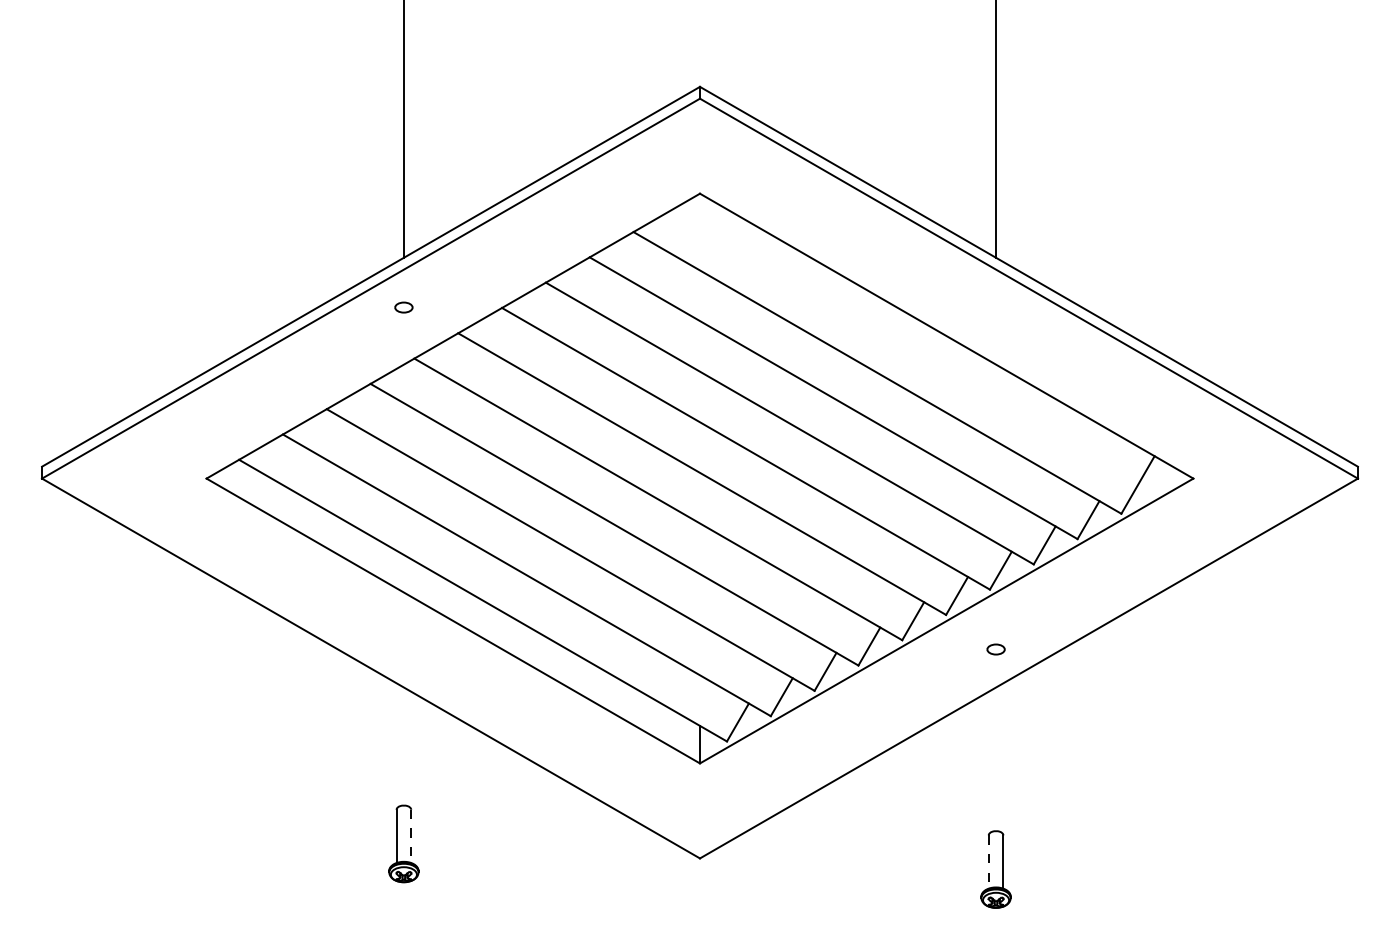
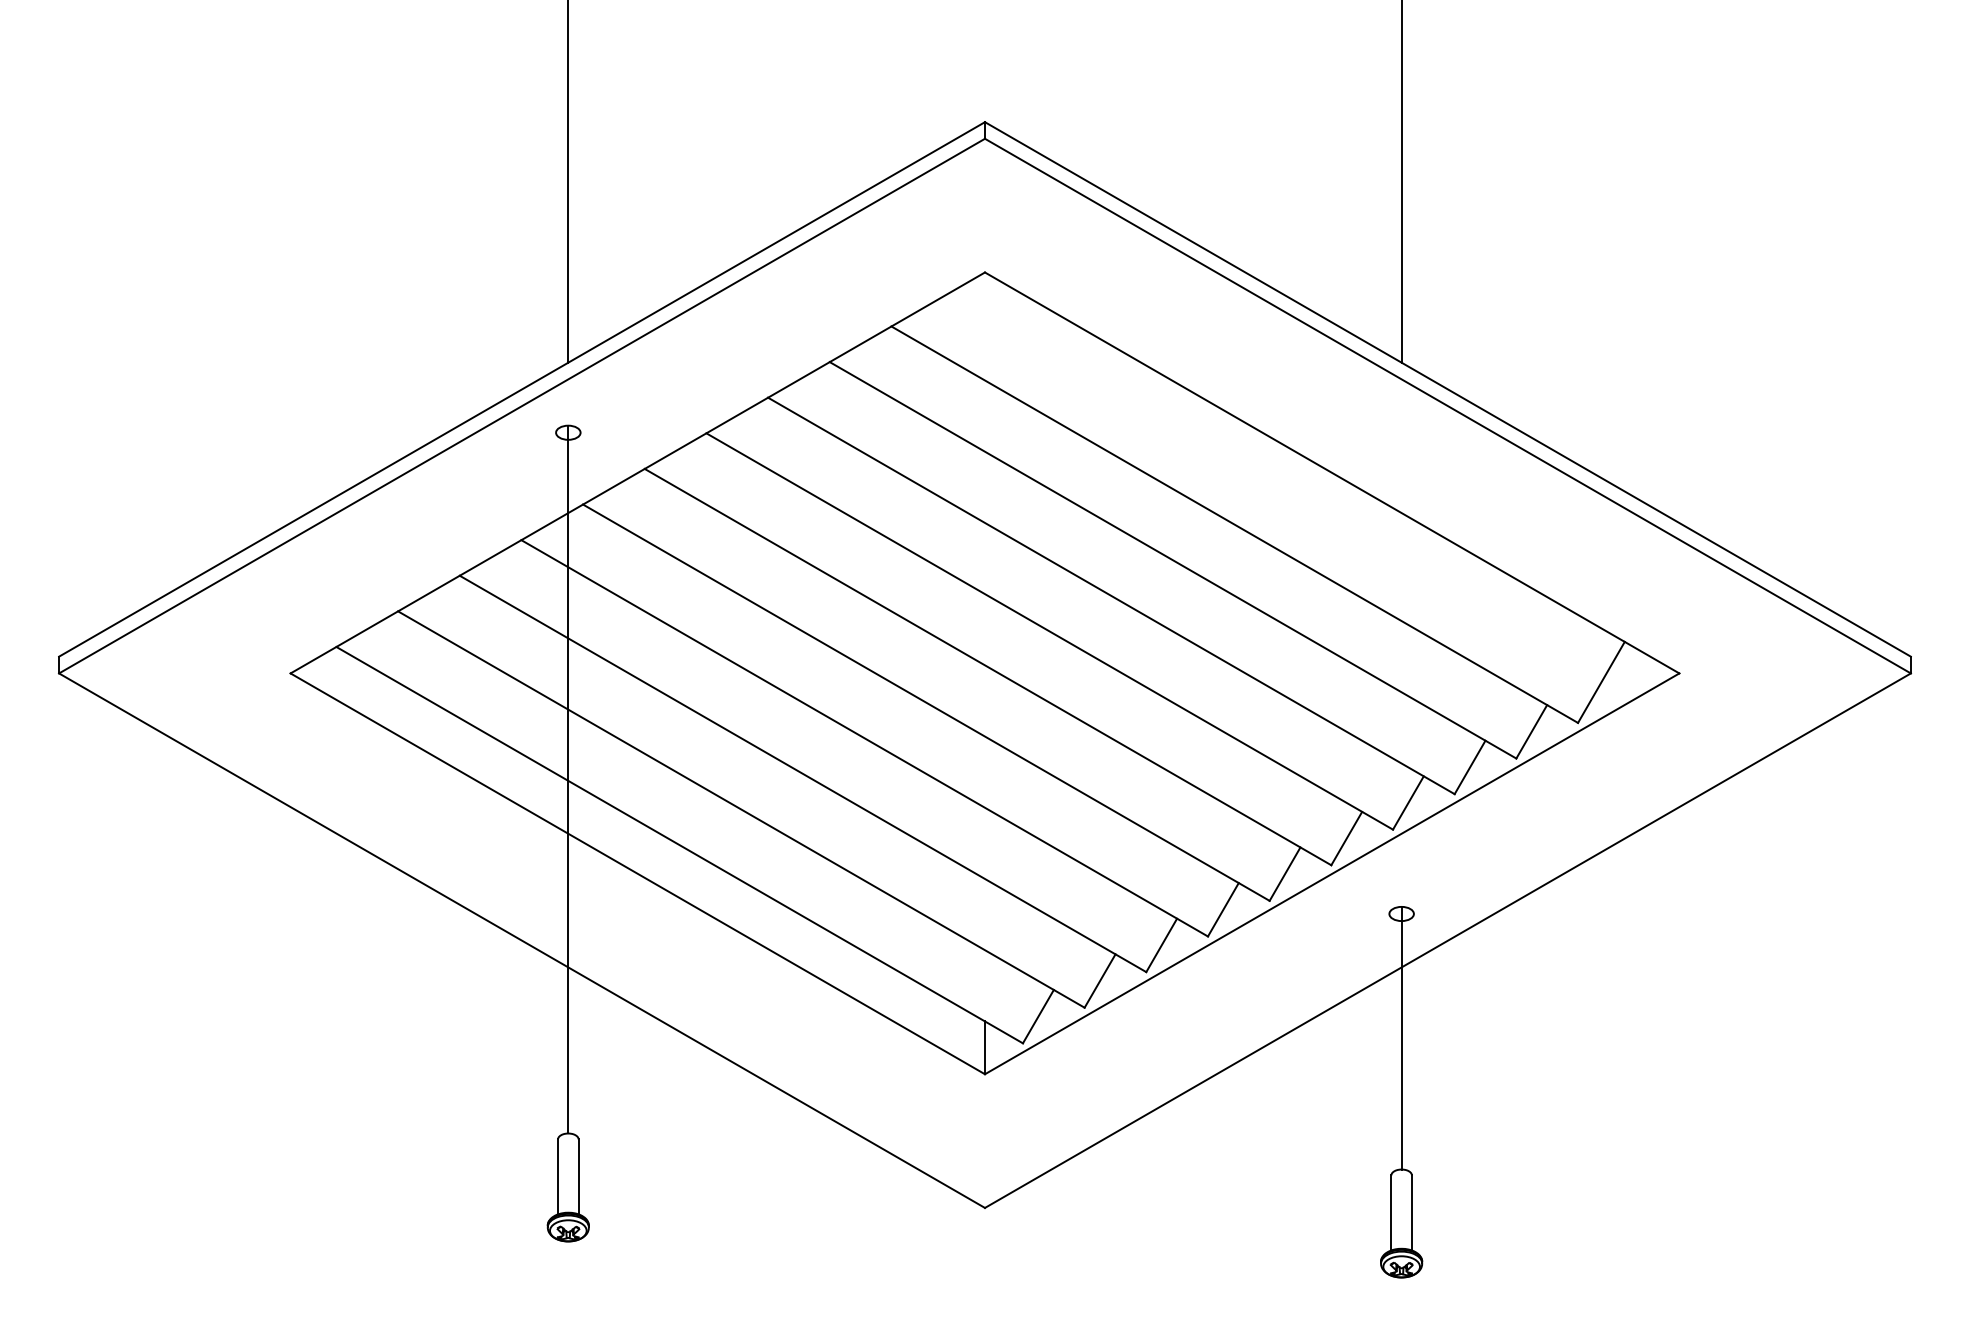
line: (404, 553) -> (568, 779), added
line: (995, 737) -> (1401, 1037), added
line: (411, 836) -> (578, 1177), dashed -> solid
line: (988, 861) -> (1391, 1212), dashed -> solid

